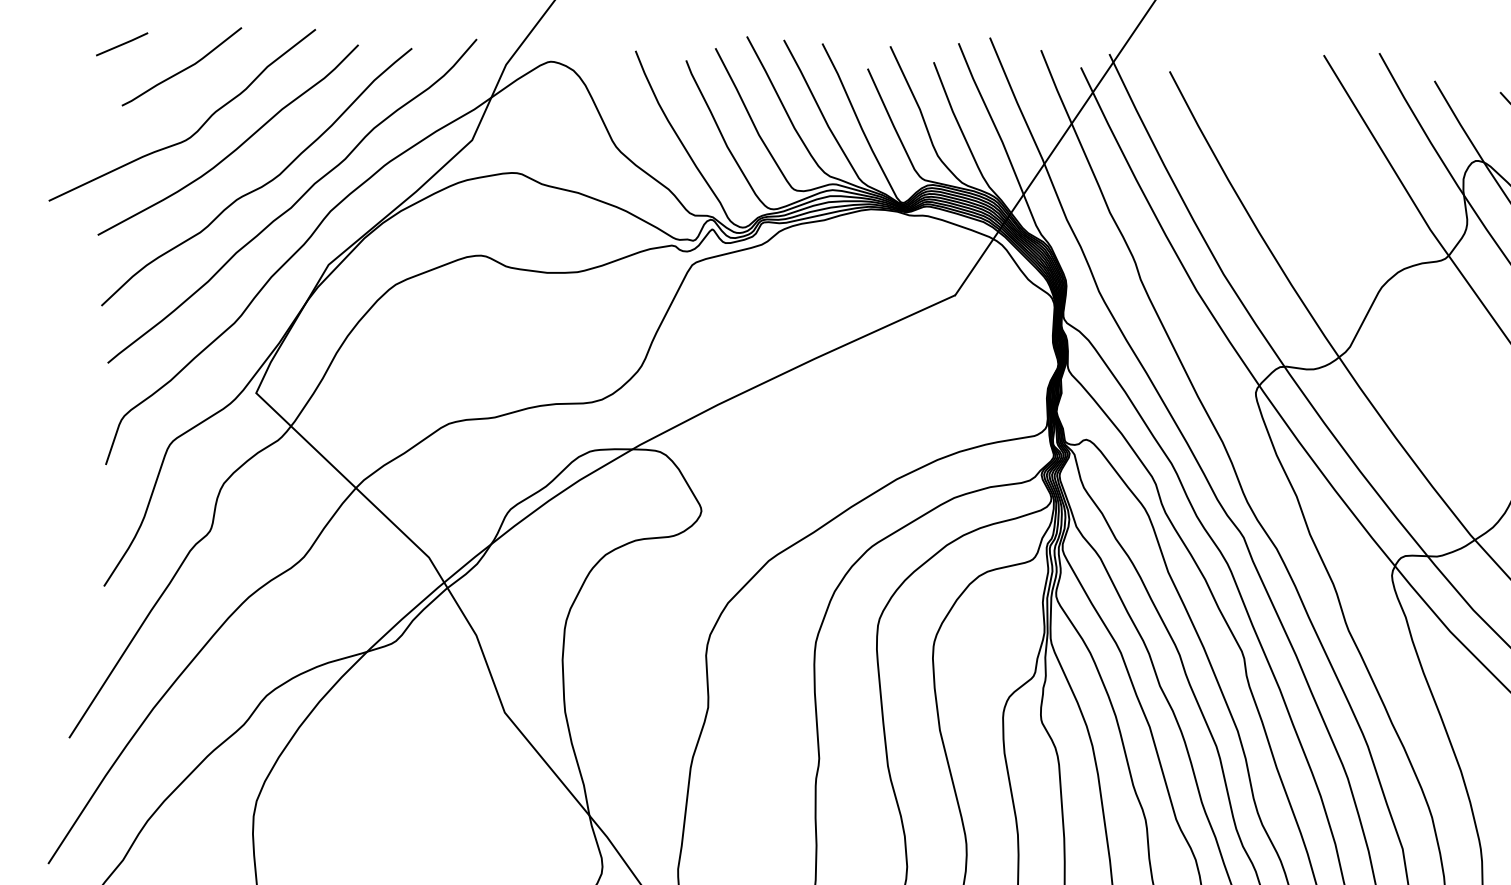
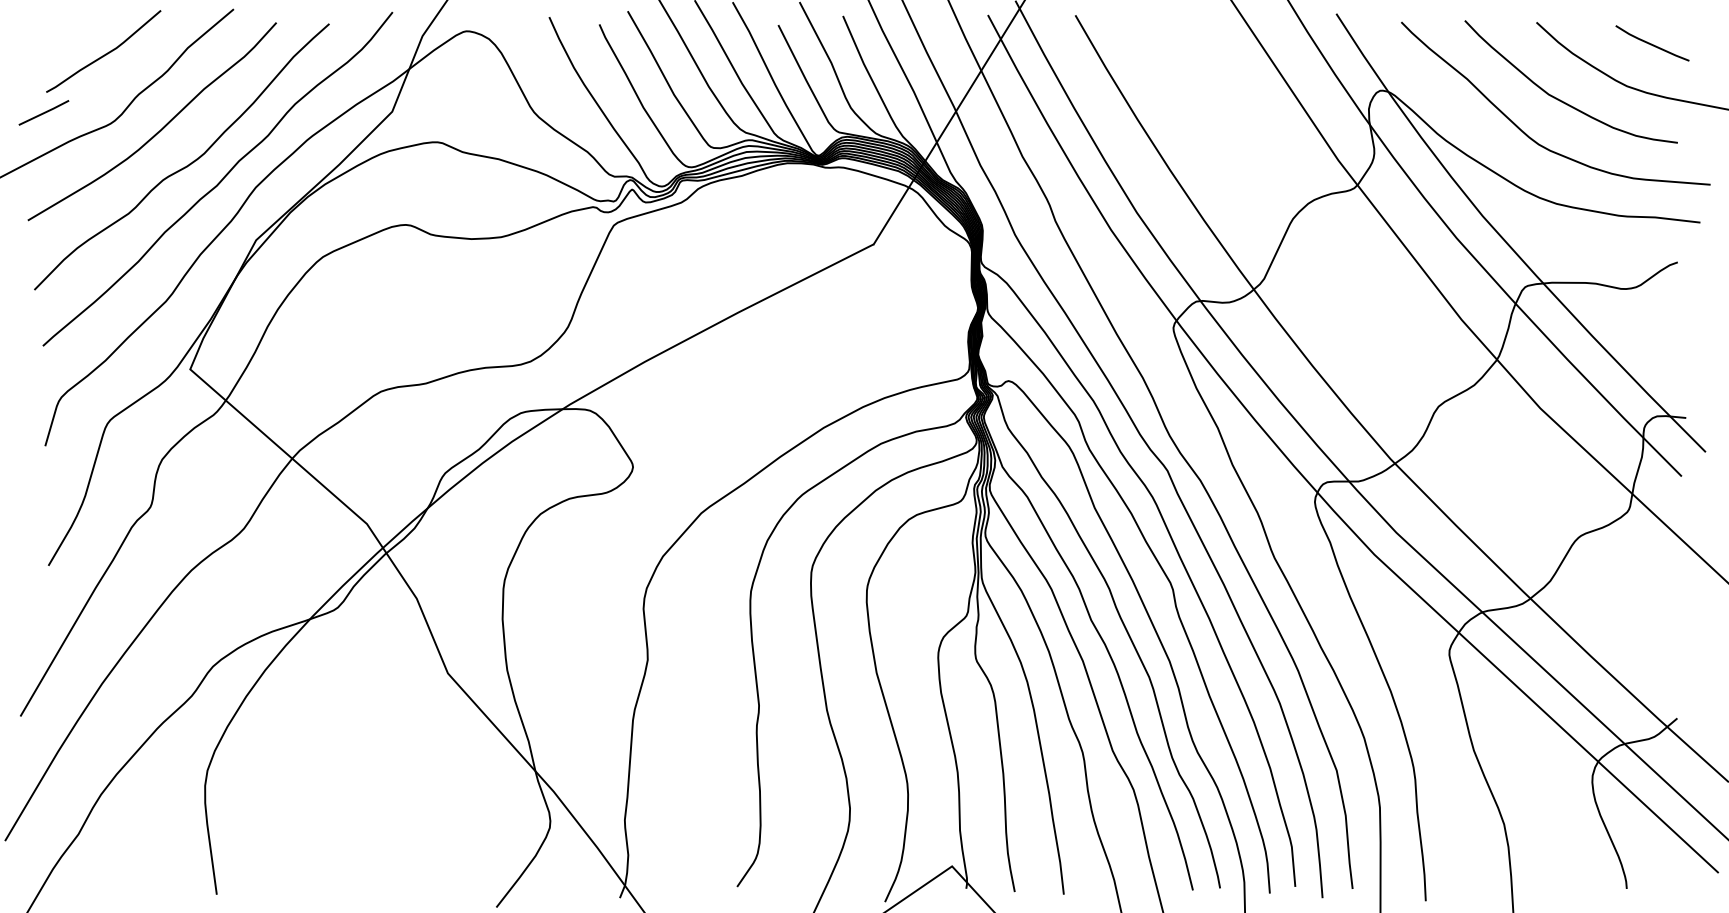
line: (121, 43) -> (43, 112), moved

